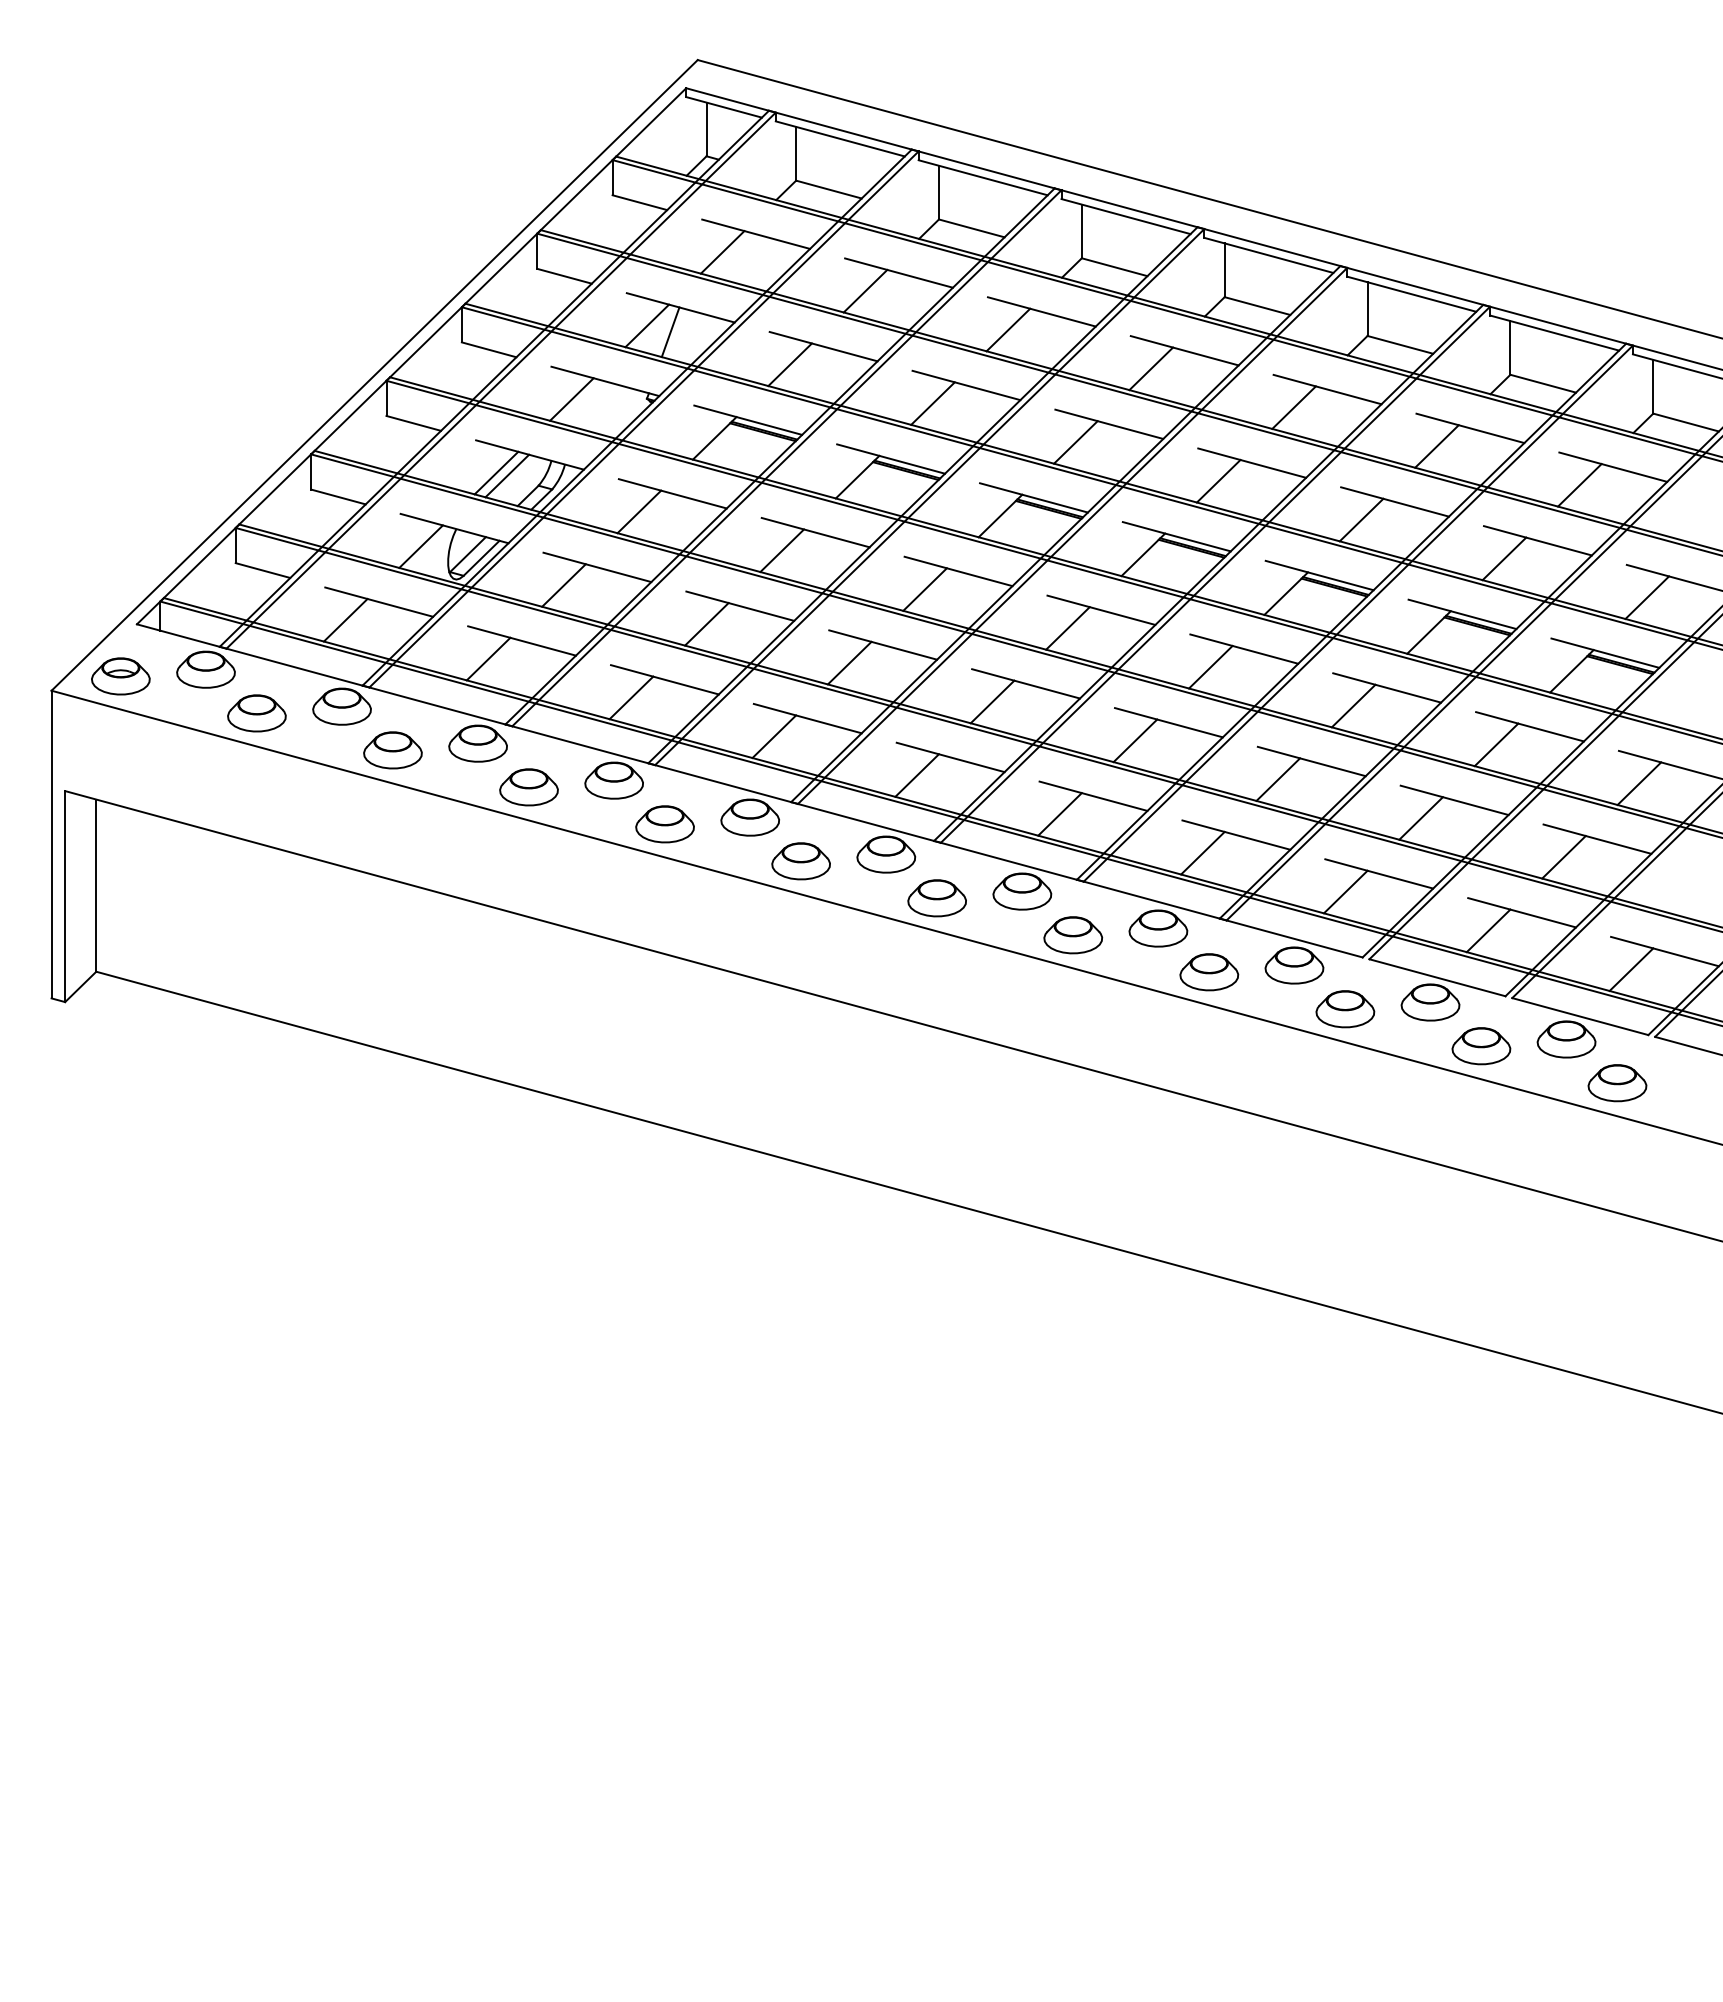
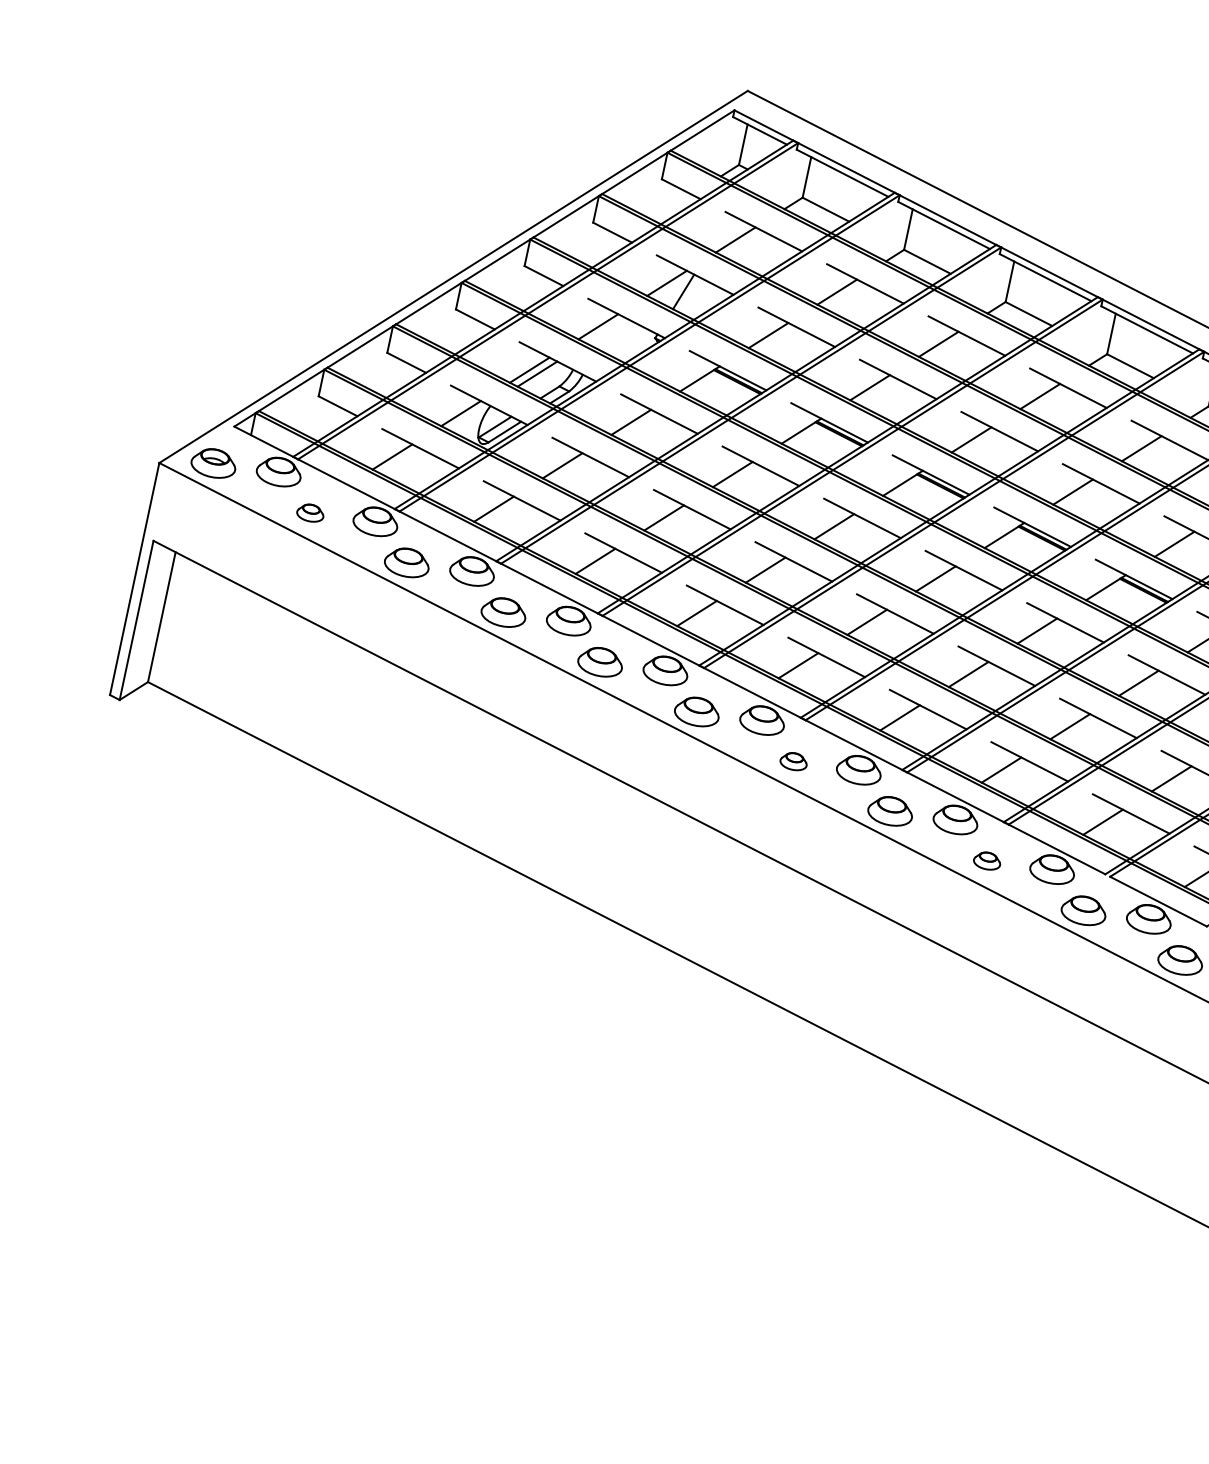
part: (256, 713) -> (310, 513), size x0.6
part: (936, 898) -> (793, 761), size x0.6
part: (1209, 972) -> (987, 861), size x0.6

